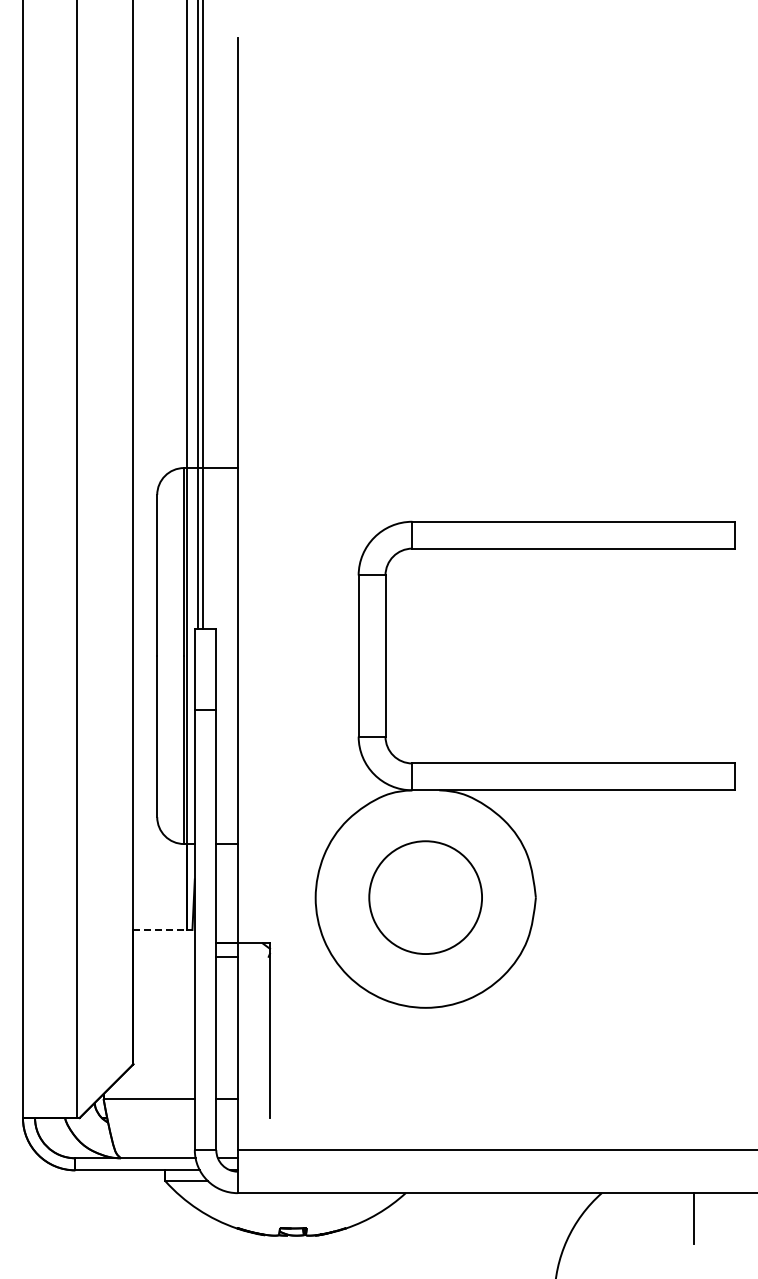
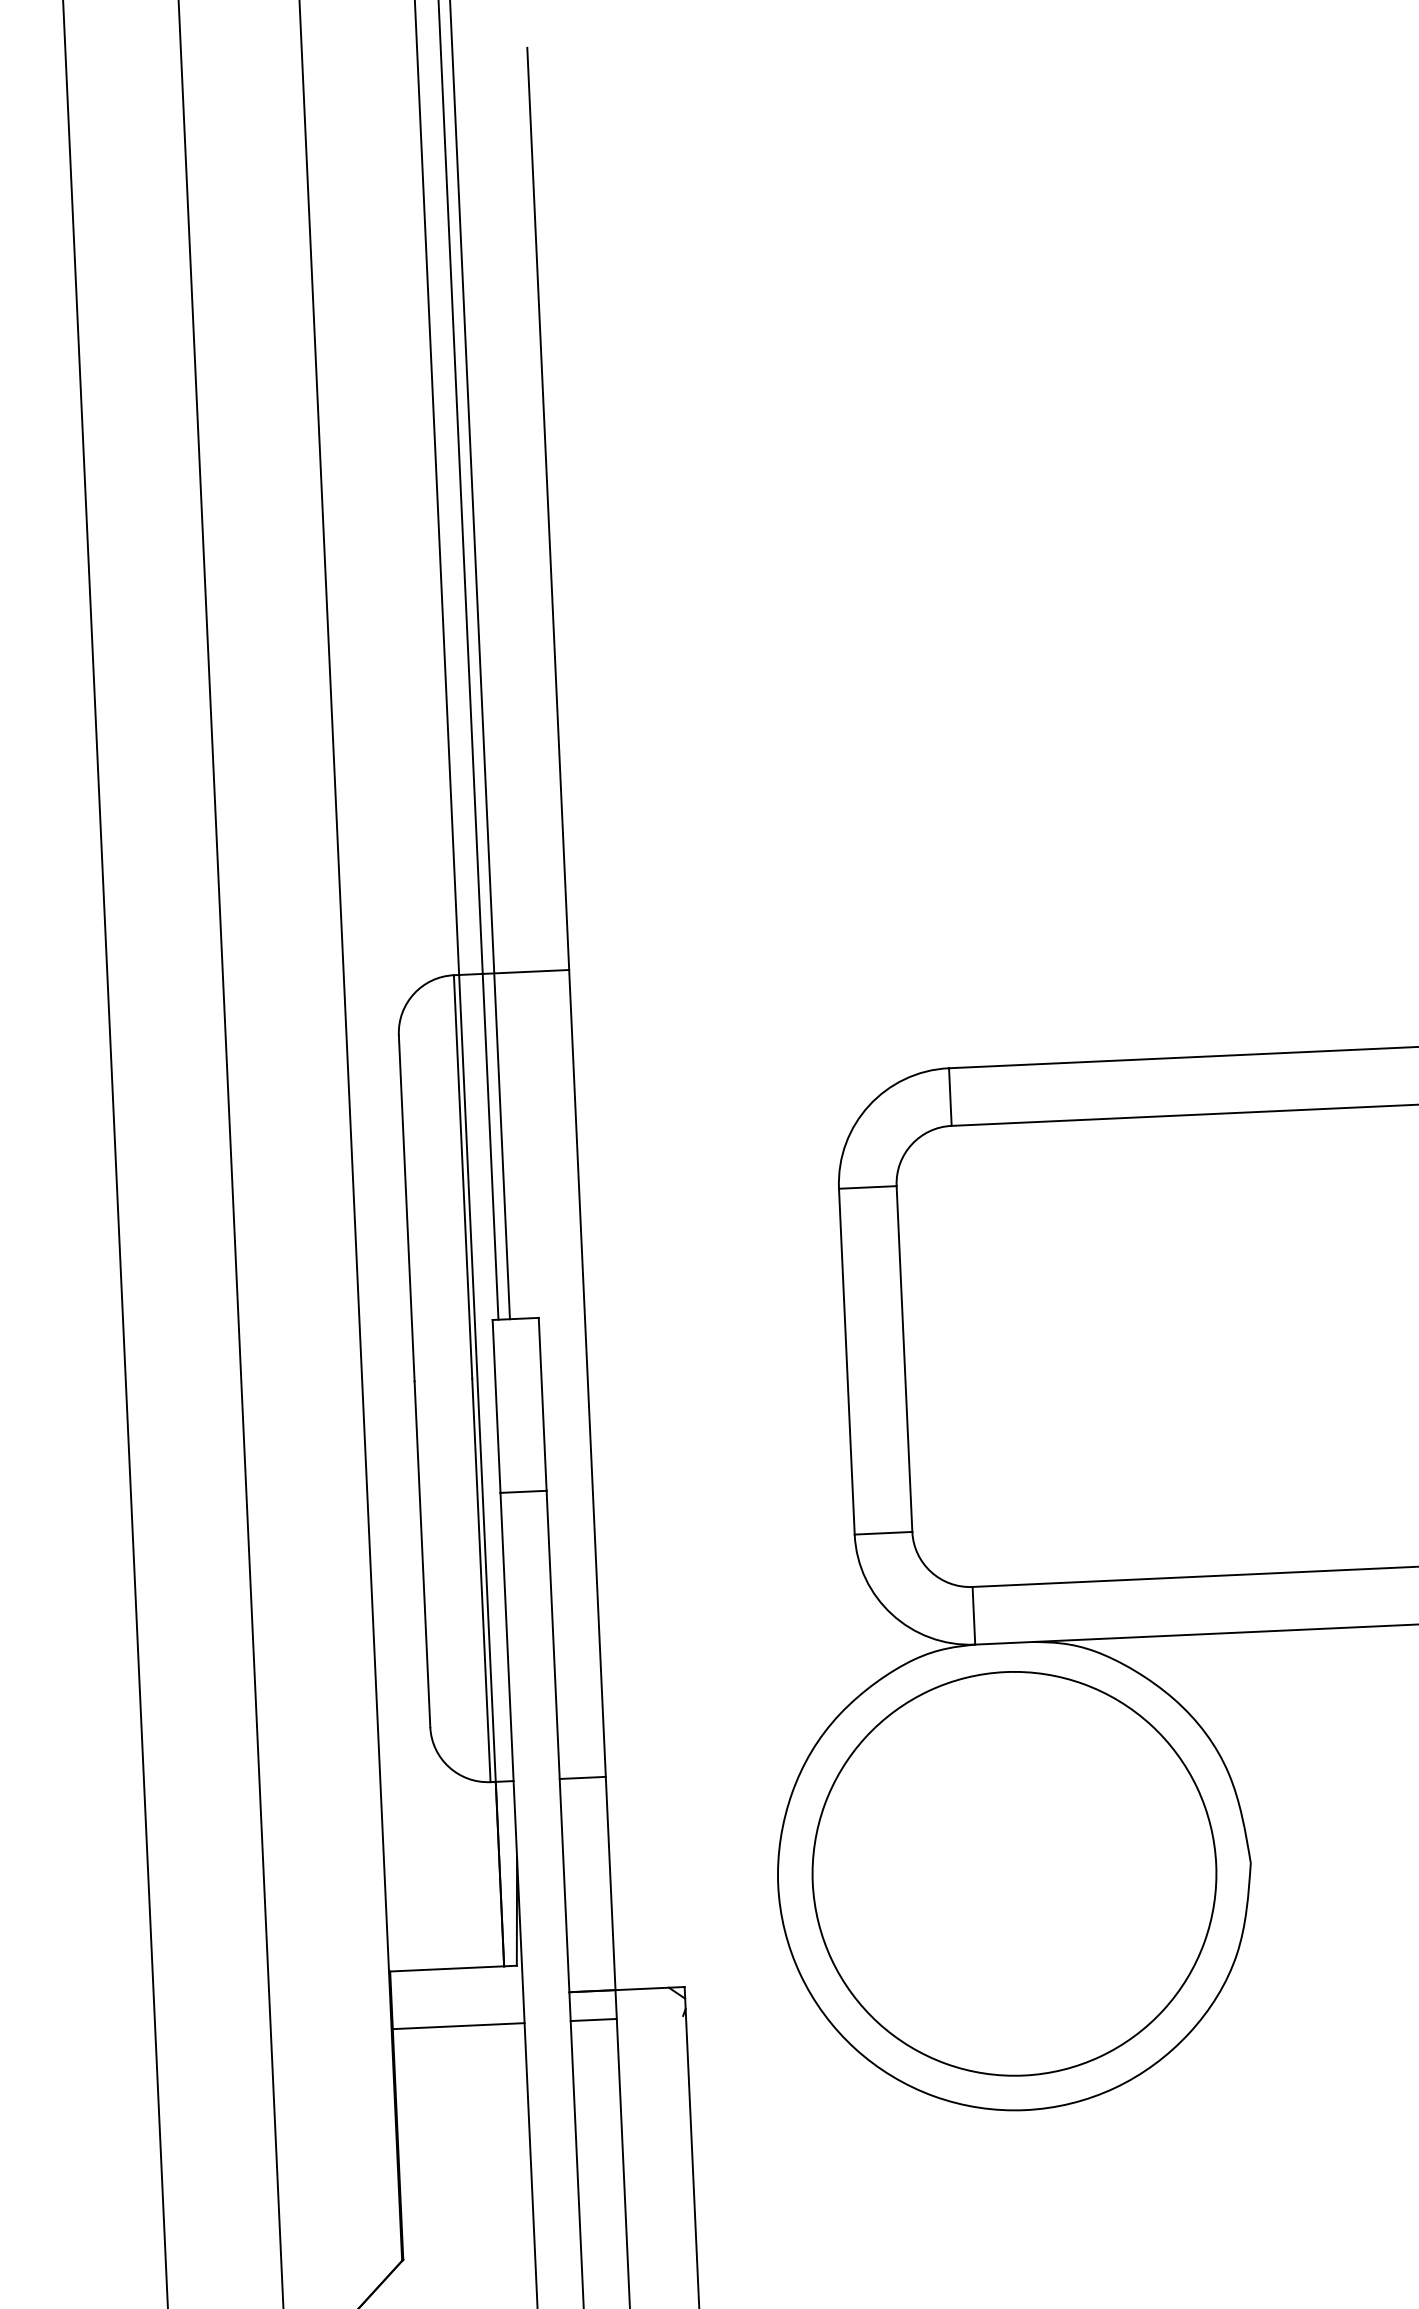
part: (425, 897) -> (1013, 1873), size x1.67
line: (159, 929) -> (446, 1967), dashed -> solid
line: (163, 956) -> (457, 2025), added

